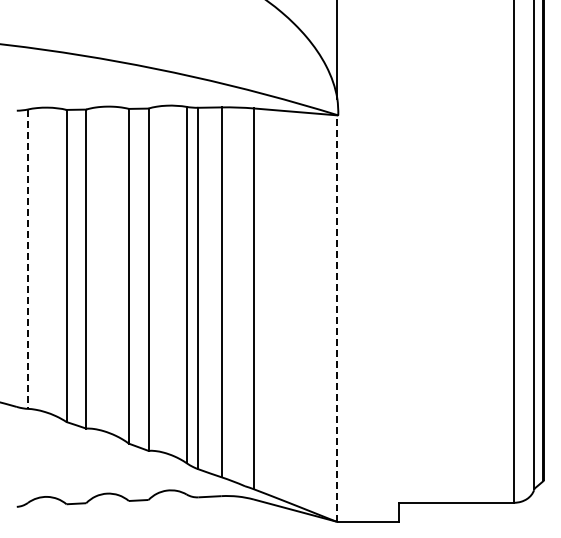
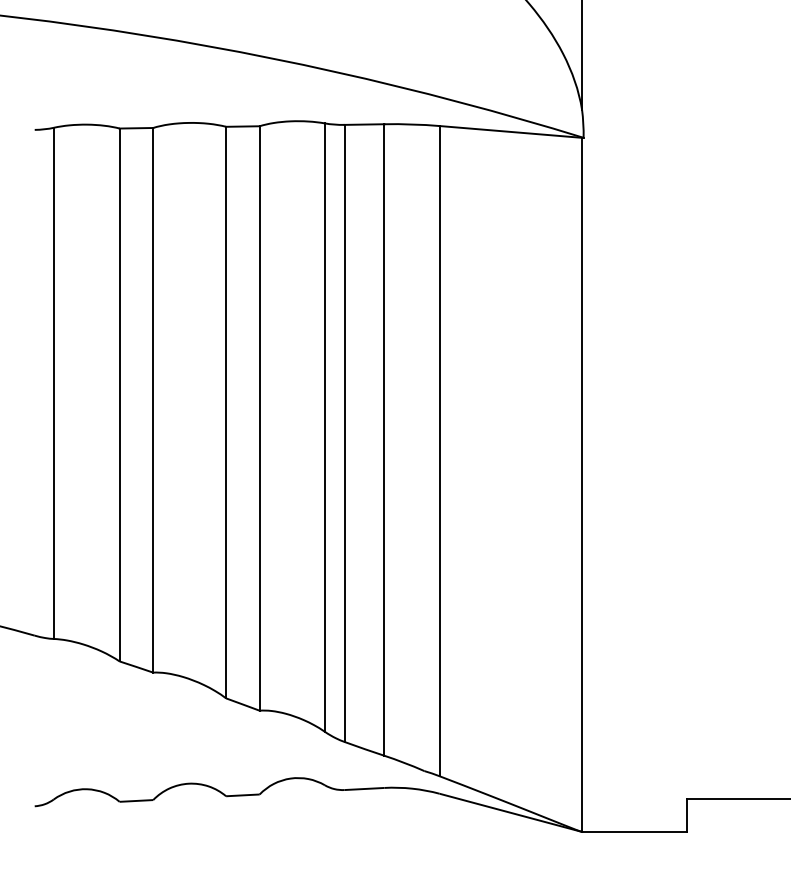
line: (28, 259) -> (54, 383), dashed -> solid
line: (337, 318) -> (582, 484), dashed -> solid

